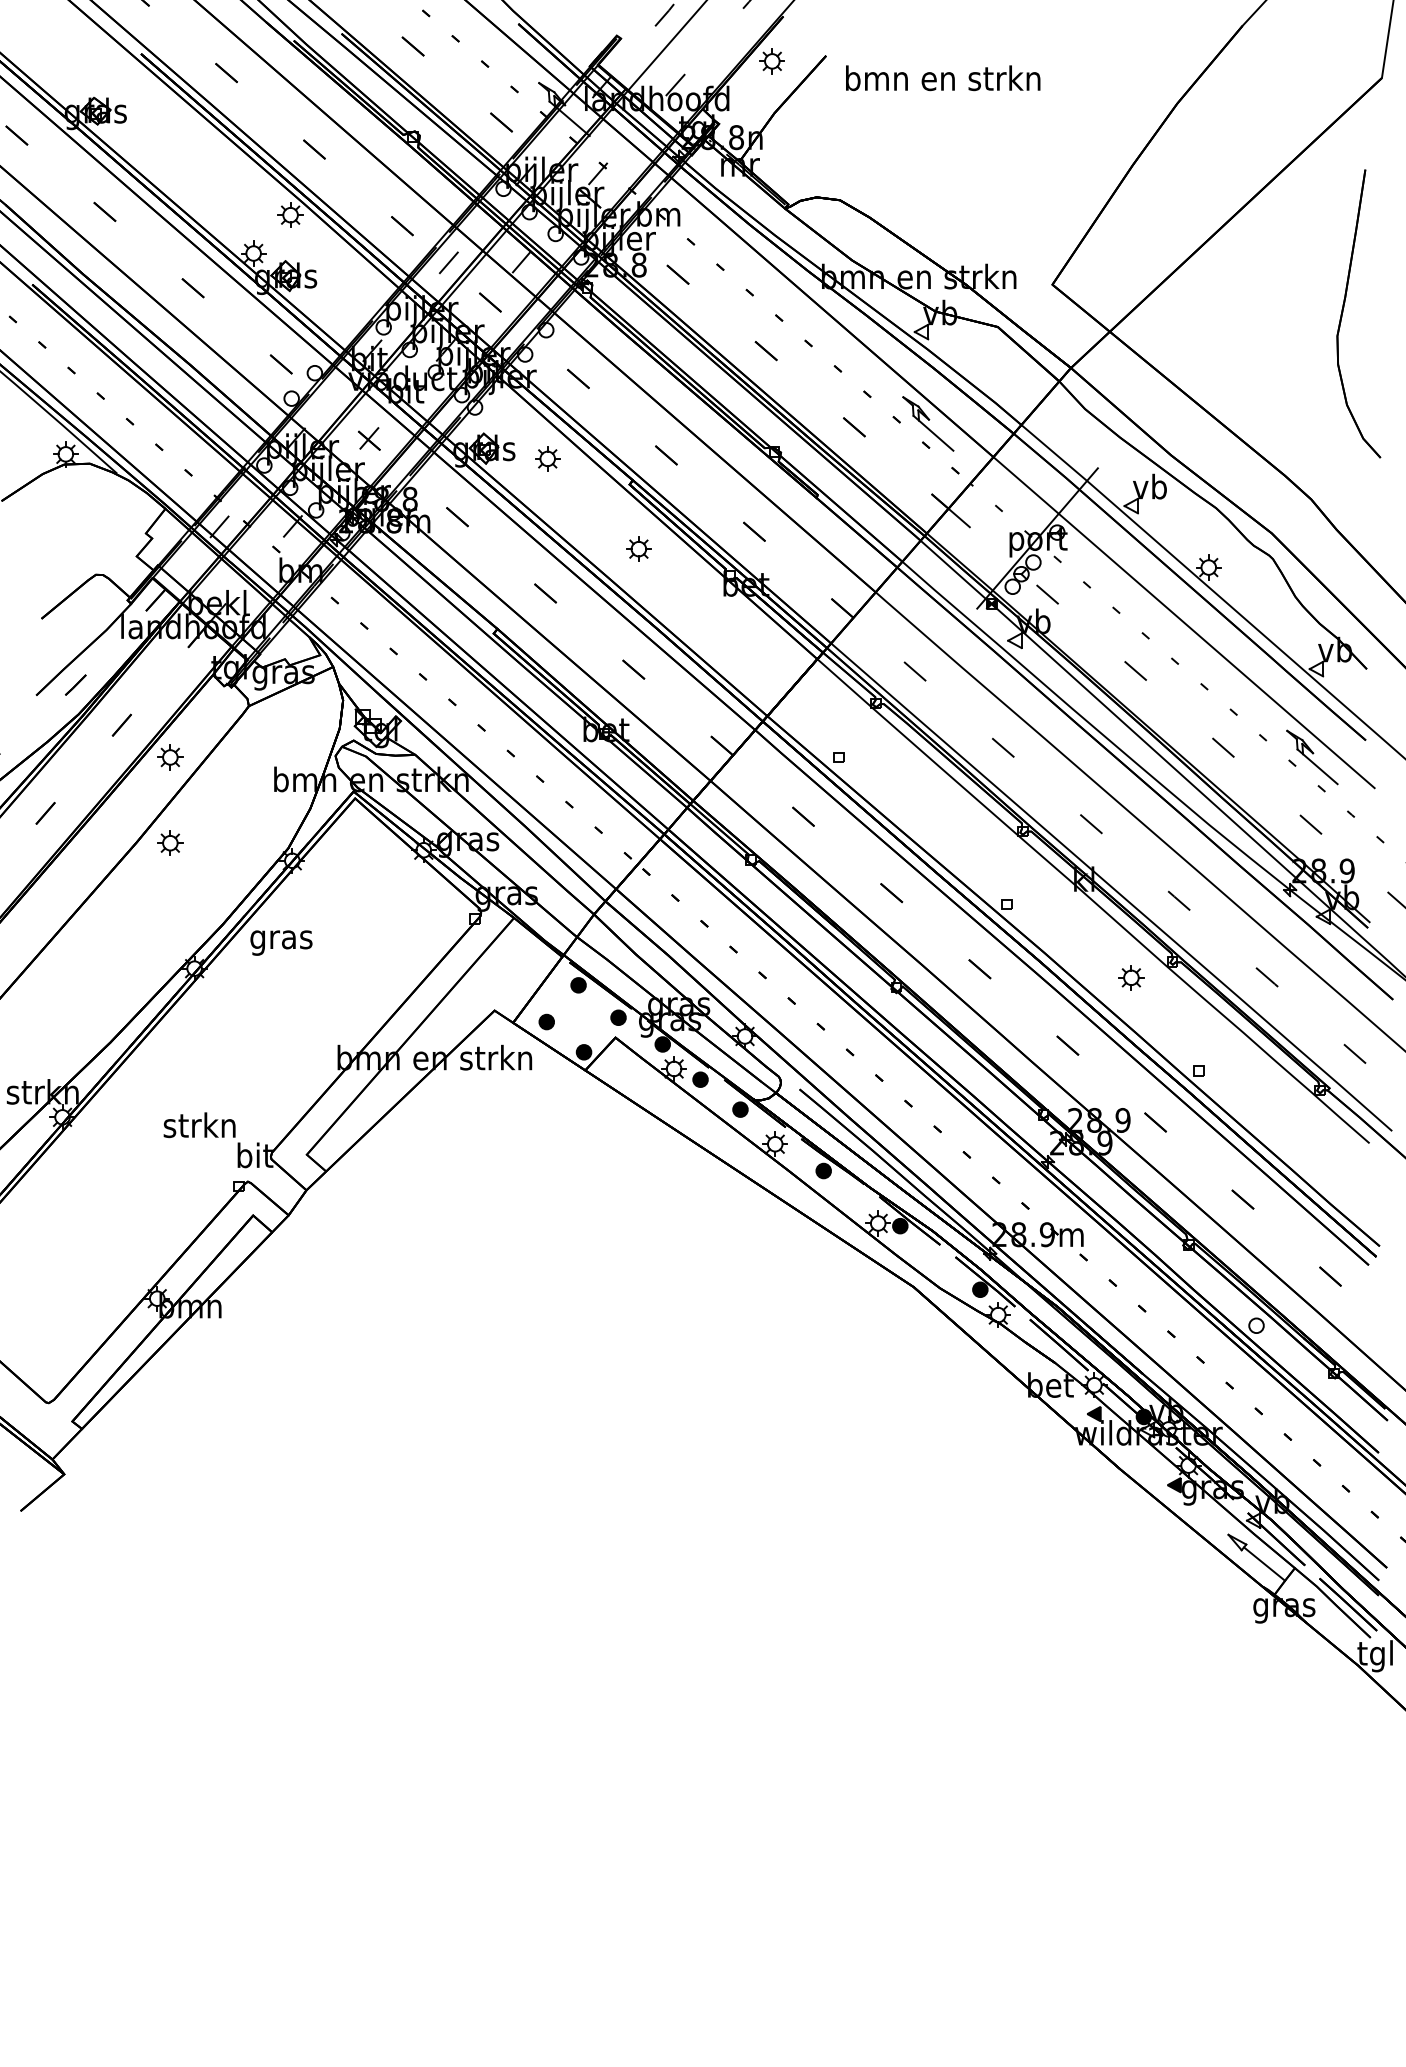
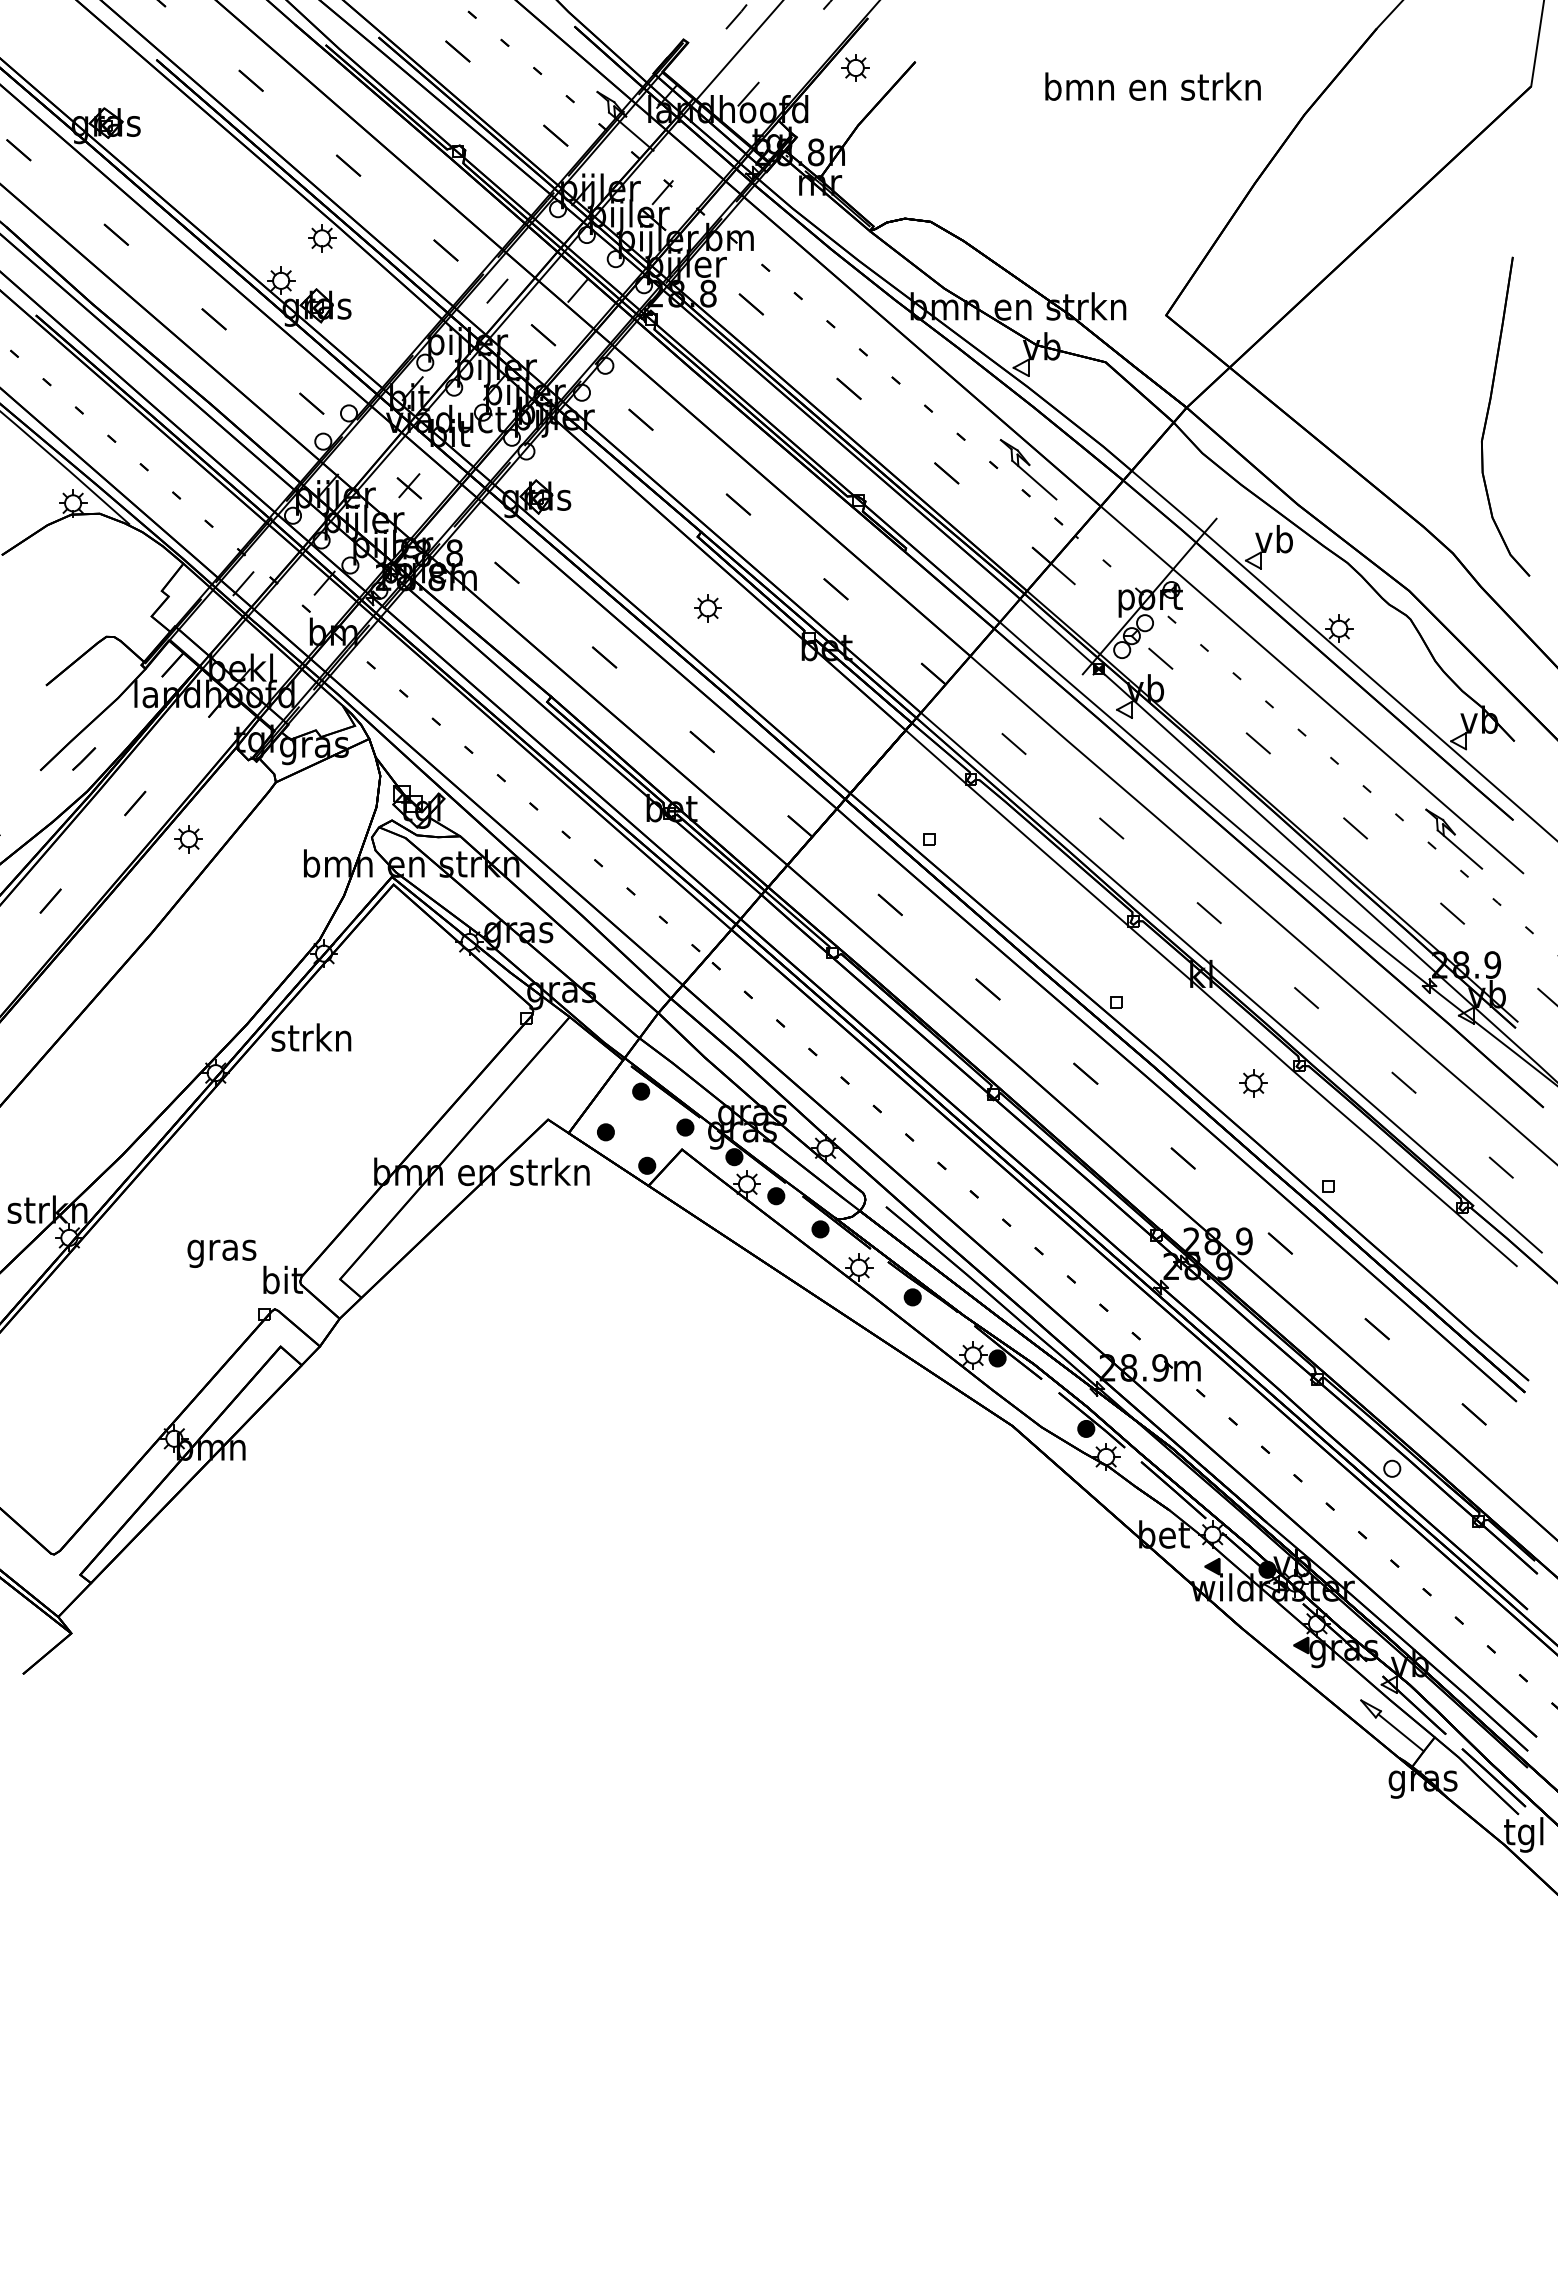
text: (942, 78) -> (1152, 86), moved
part: (1343, 312) -> (1488, 415), moved
part: (547, 458) -> (606, 508), removed
part: (170, 843) -> (188, 934), removed
text: (281, 939) -> (311, 1040), gras -> strkn
text: (199, 1127) -> (221, 1249), strkn -> gras

